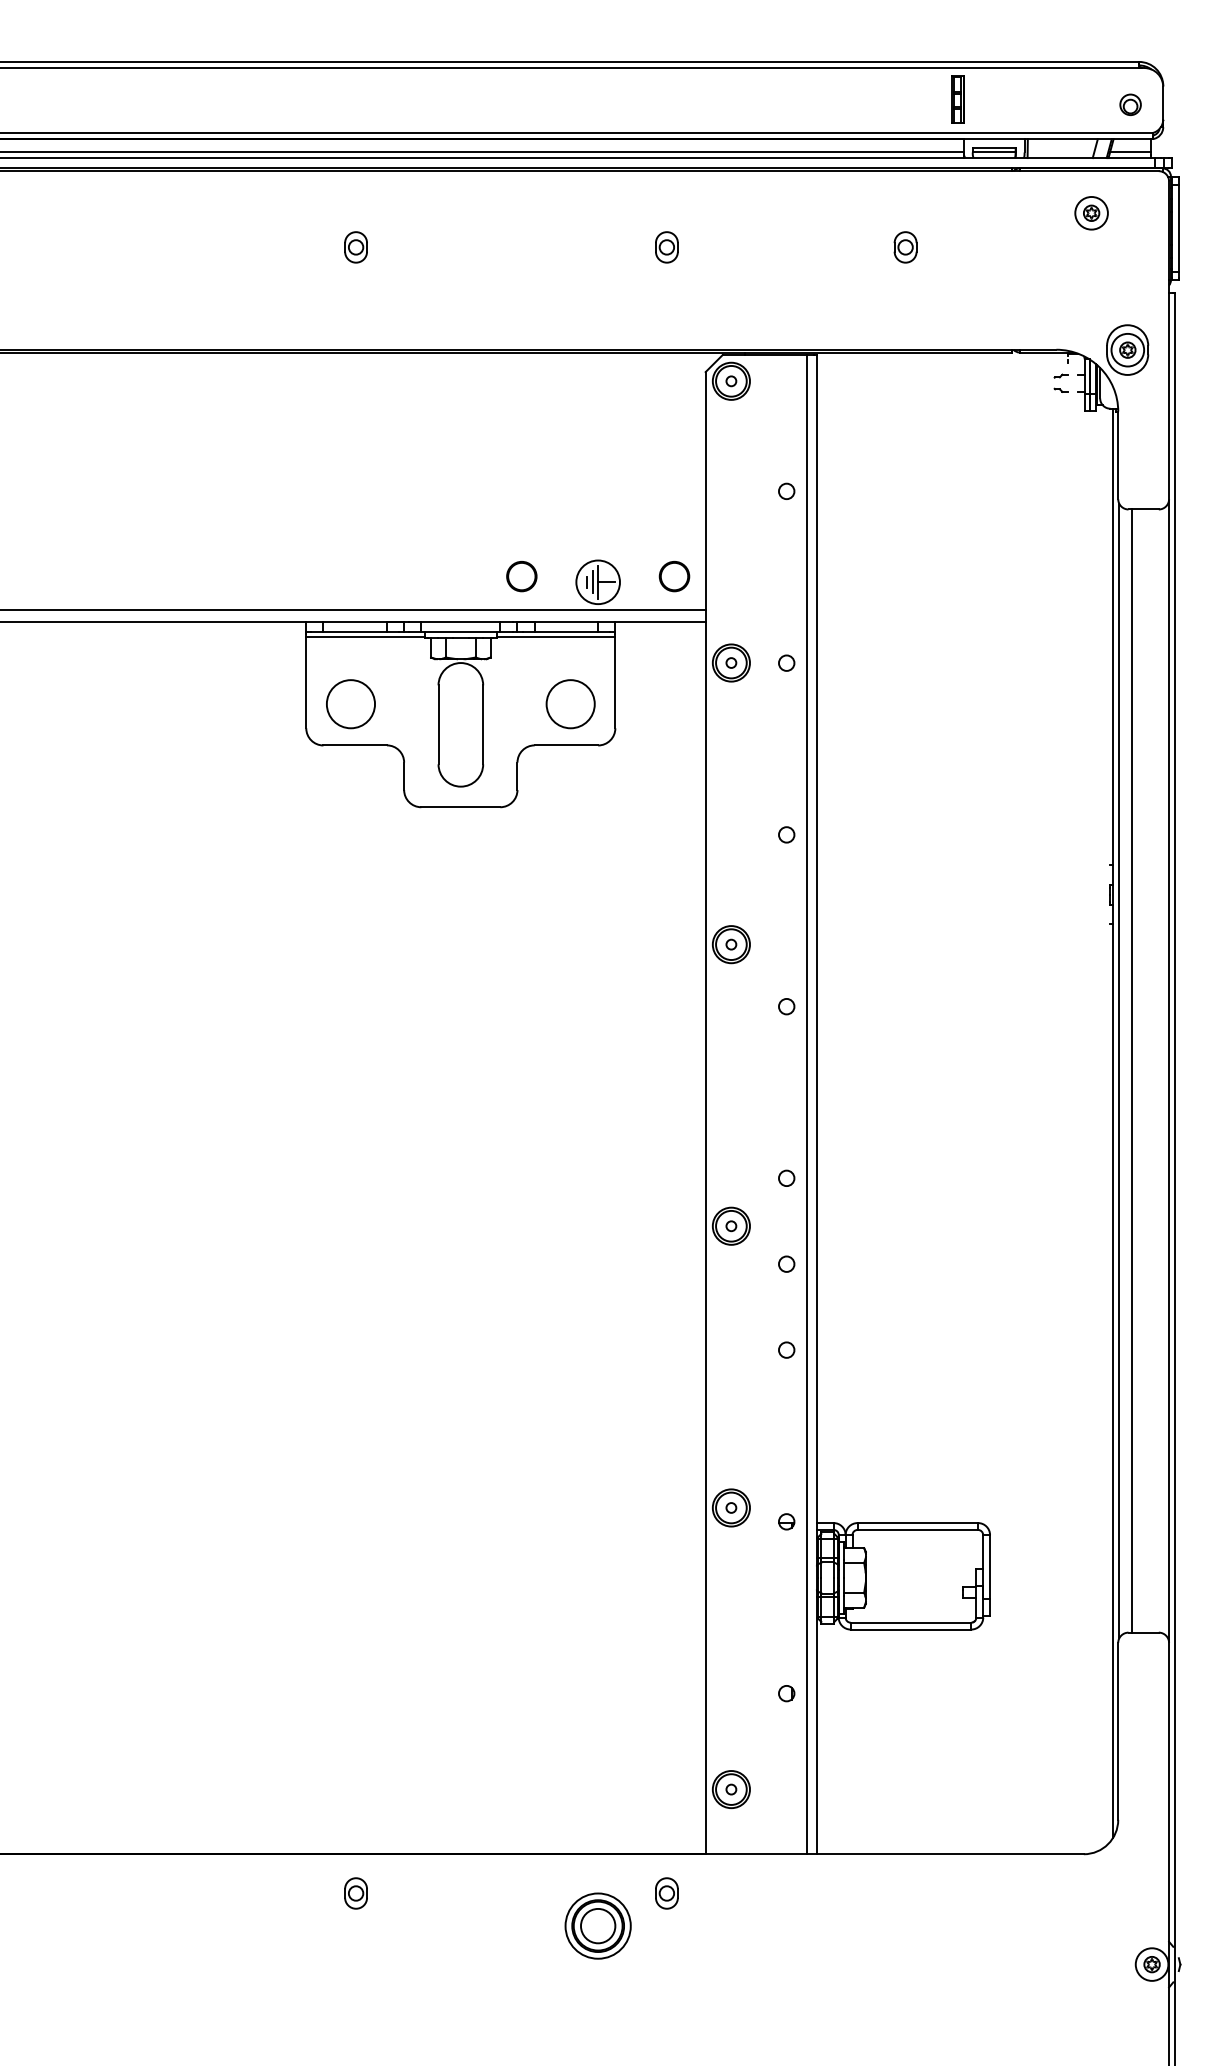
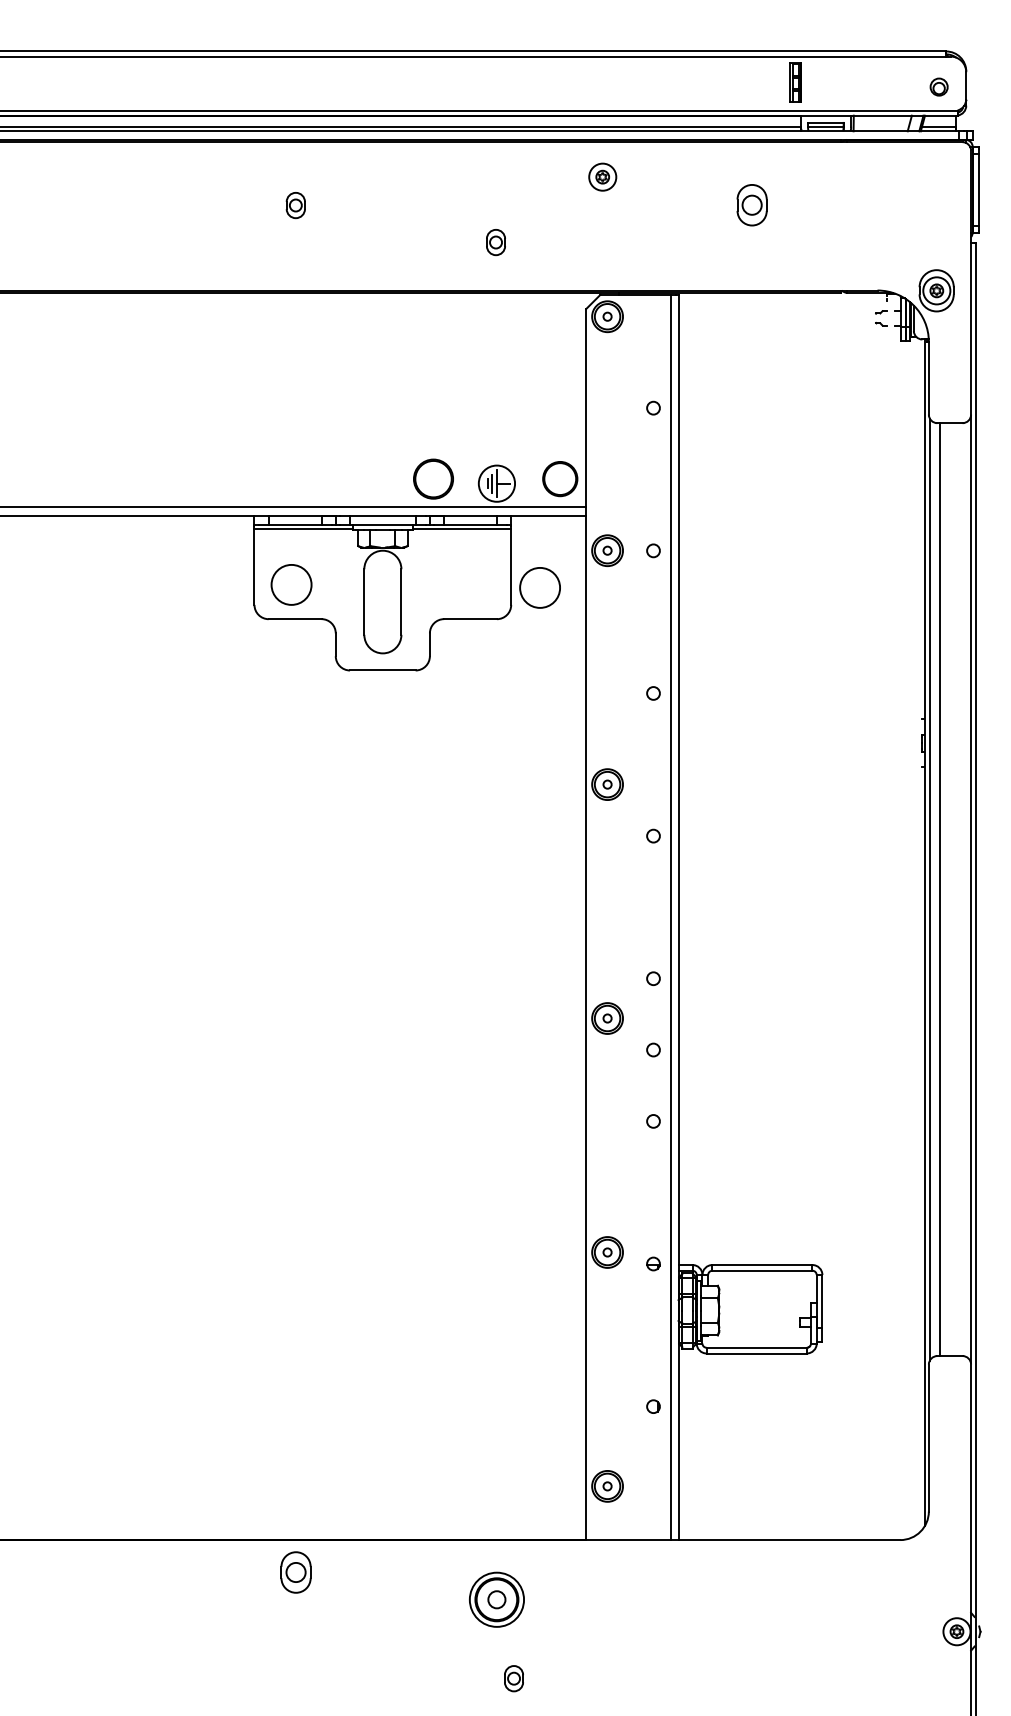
part: (1091, 212) -> (602, 176), moved
part: (666, 247) -> (495, 242), moved
part: (905, 247) -> (752, 205), size x1.6
circle: (521, 576) -> (433, 478), size x1.6
circle: (674, 576) -> (560, 478), size x1.4
circle: (569, 703) -> (539, 587), moved
part: (355, 1893) -> (295, 1572), size x1.6
part: (666, 1893) -> (513, 1678), moved
circle: (597, 1925) -> (496, 1599), size x0.6

